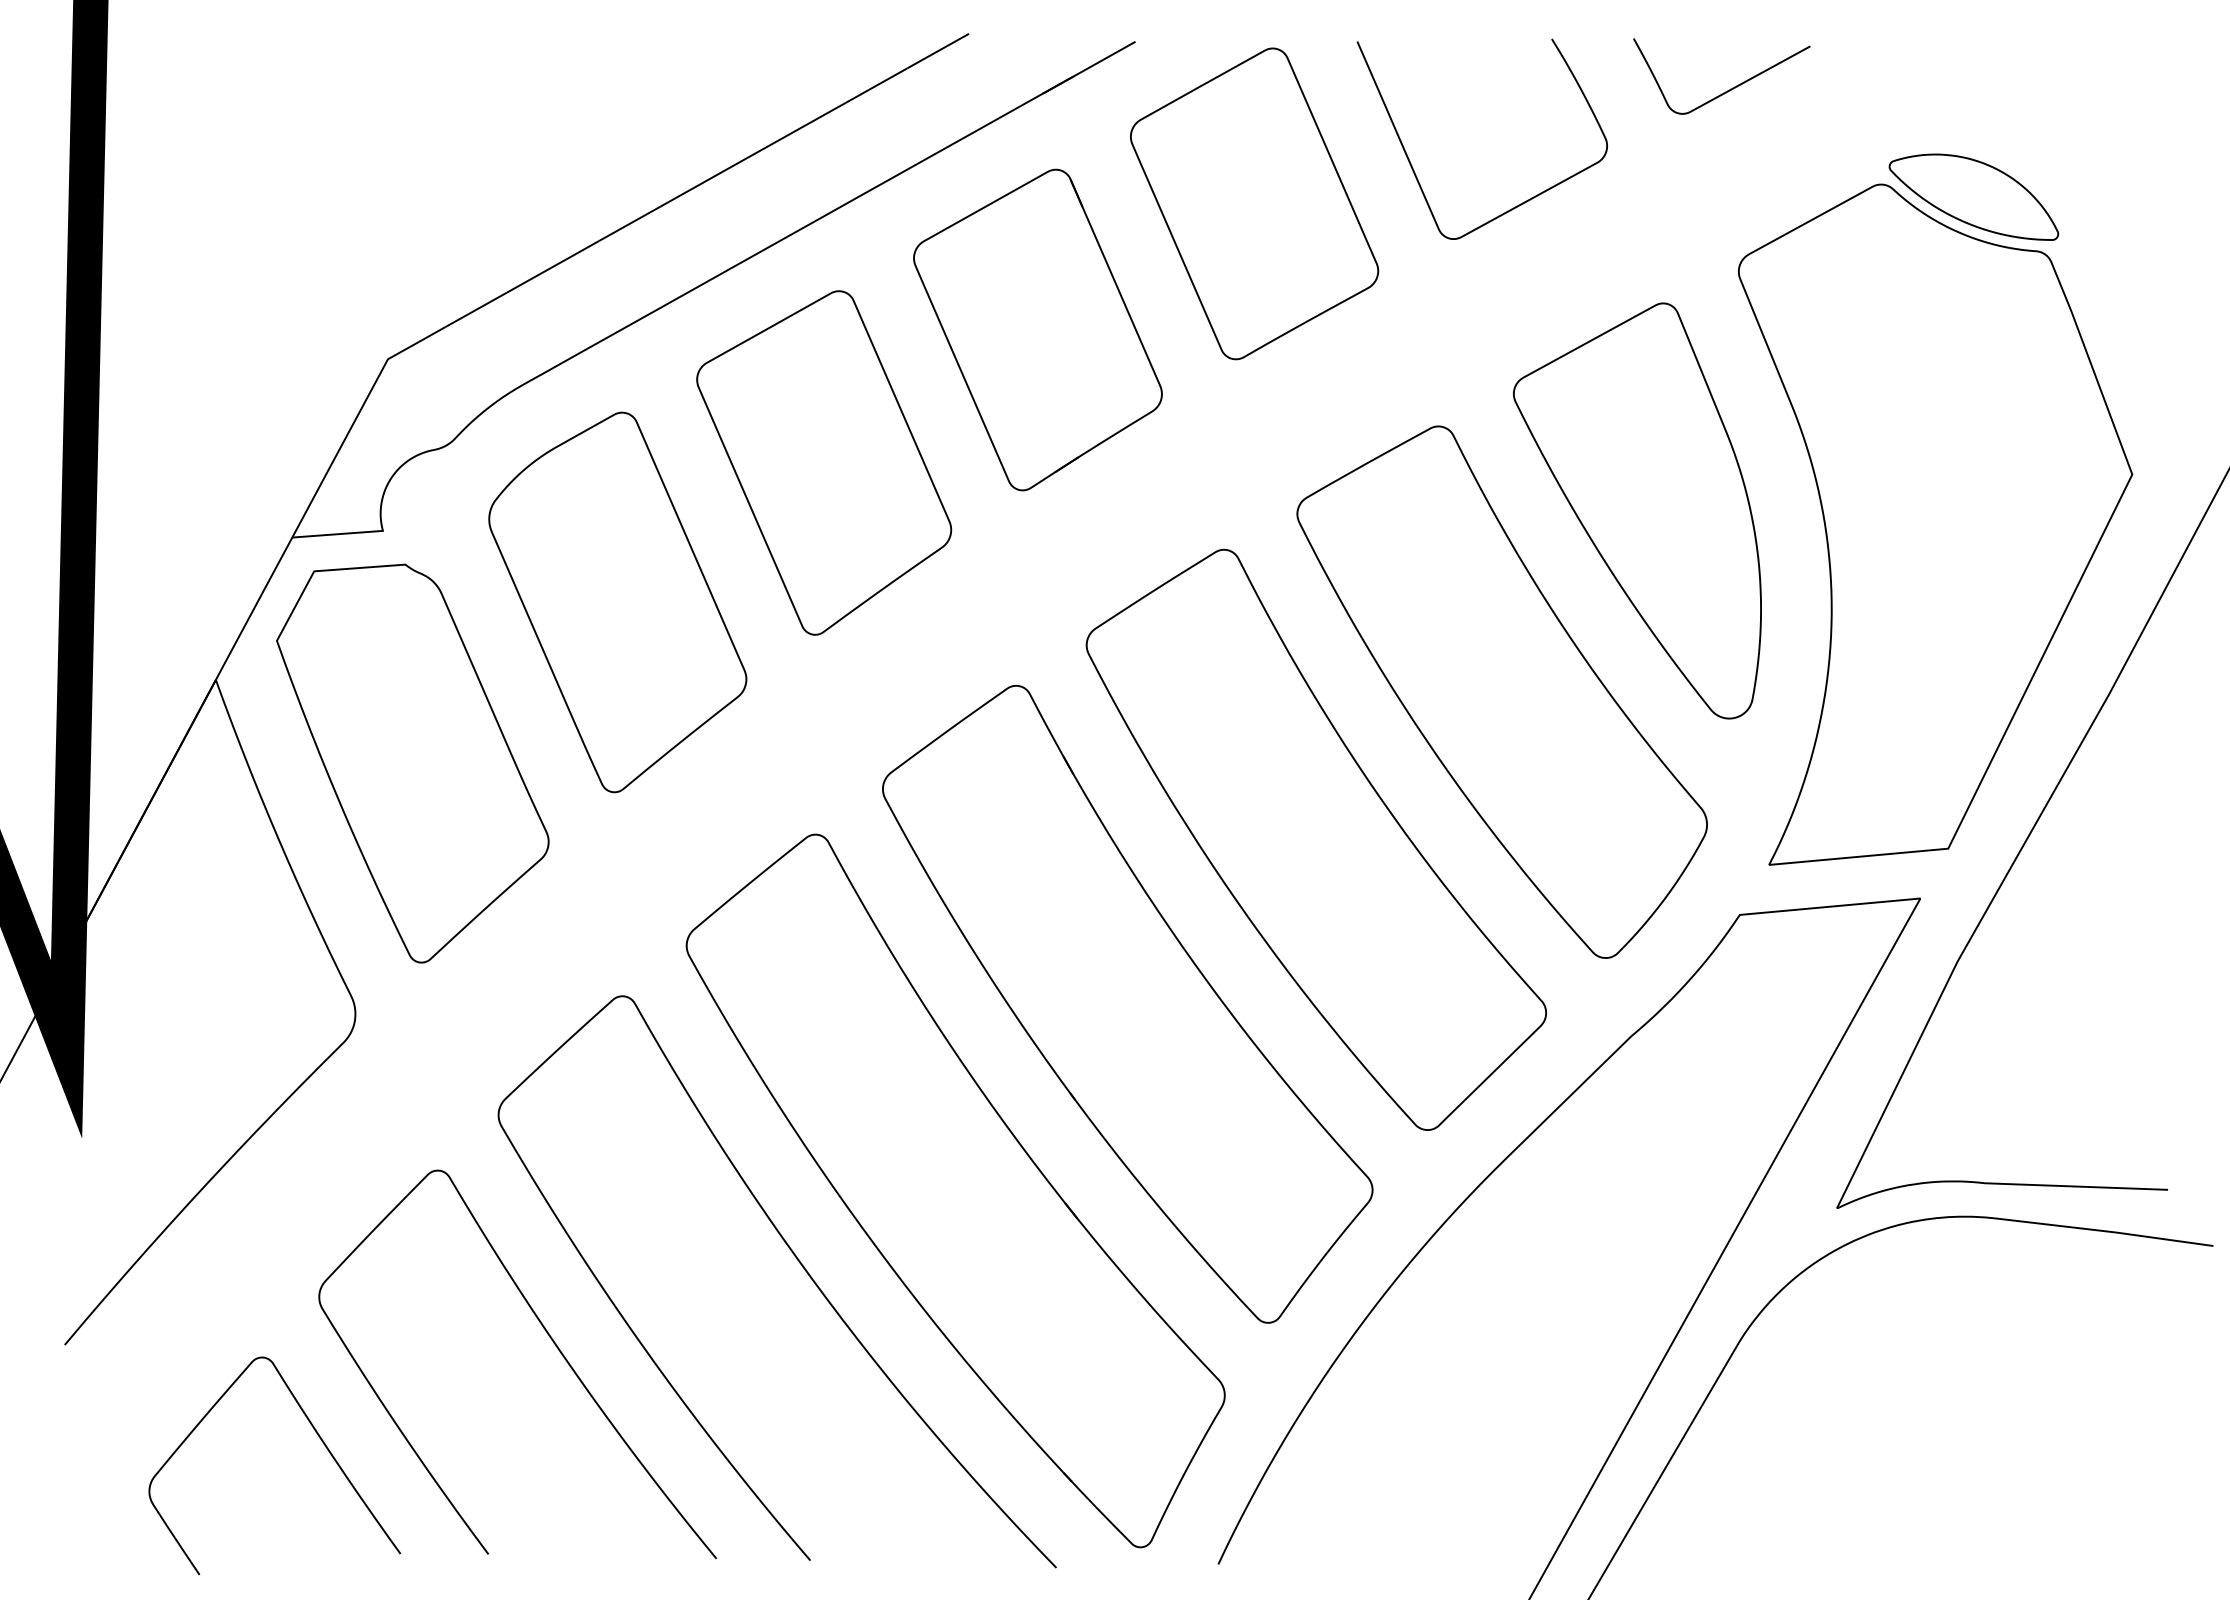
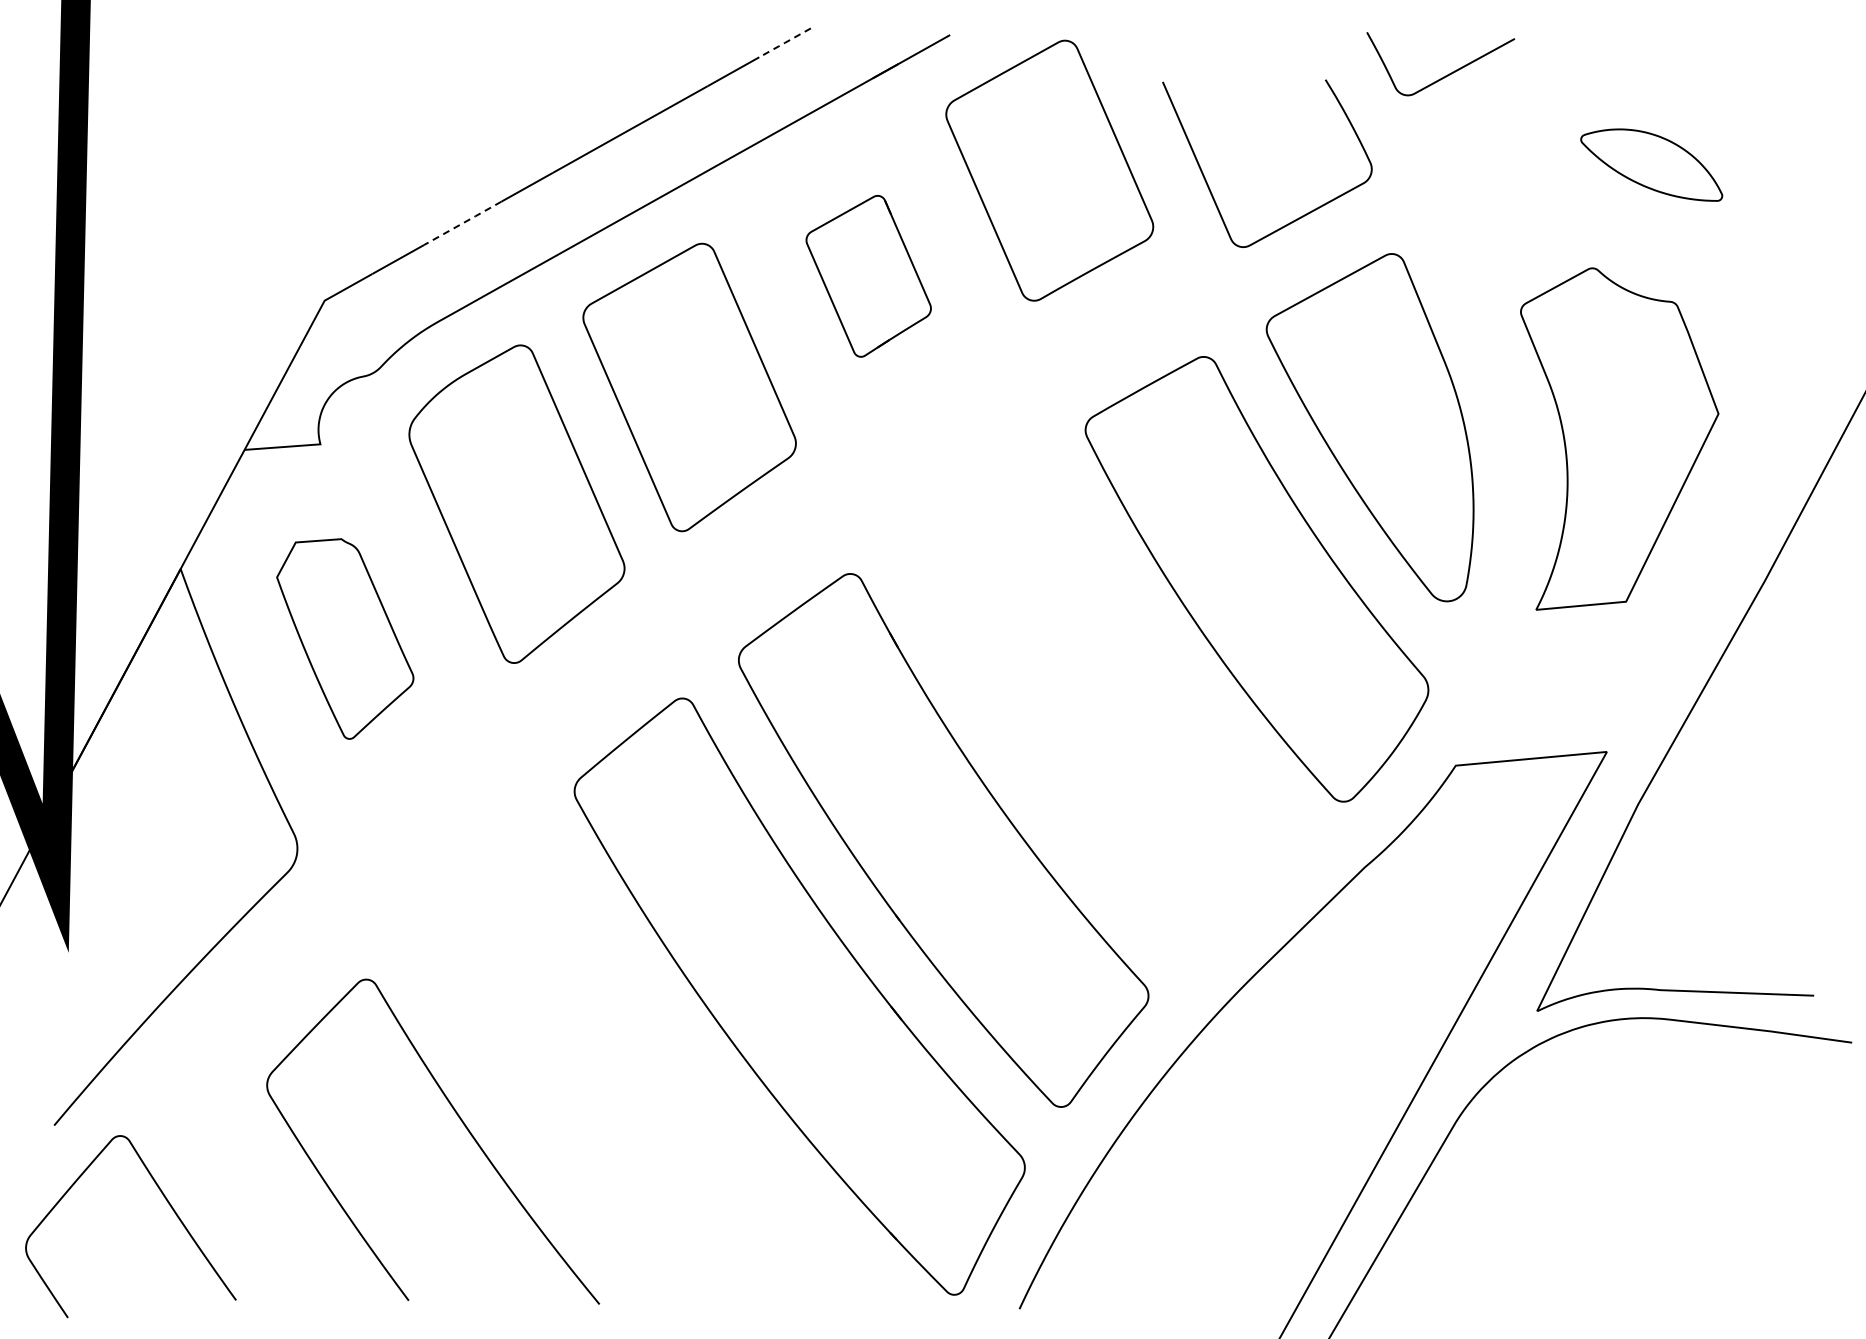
line: (937, 51) -> (784, 43), solid -> dashed
curve: (1517, 204) -> (1296, 218), moved
line: (552, 266) -> (462, 223), solid -> dashed
part: (1037, 330) -> (868, 276), size x0.6
part: (1935, 523) -> (1619, 438), size x0.6
part: (411, 762) -> (344, 638), size x0.6
part: (1316, 839) -> (1101, 702), removed
curve: (800, 1264) -> (669, 1058), removed
curve: (317, 1435) -> (166, 1201), moved

